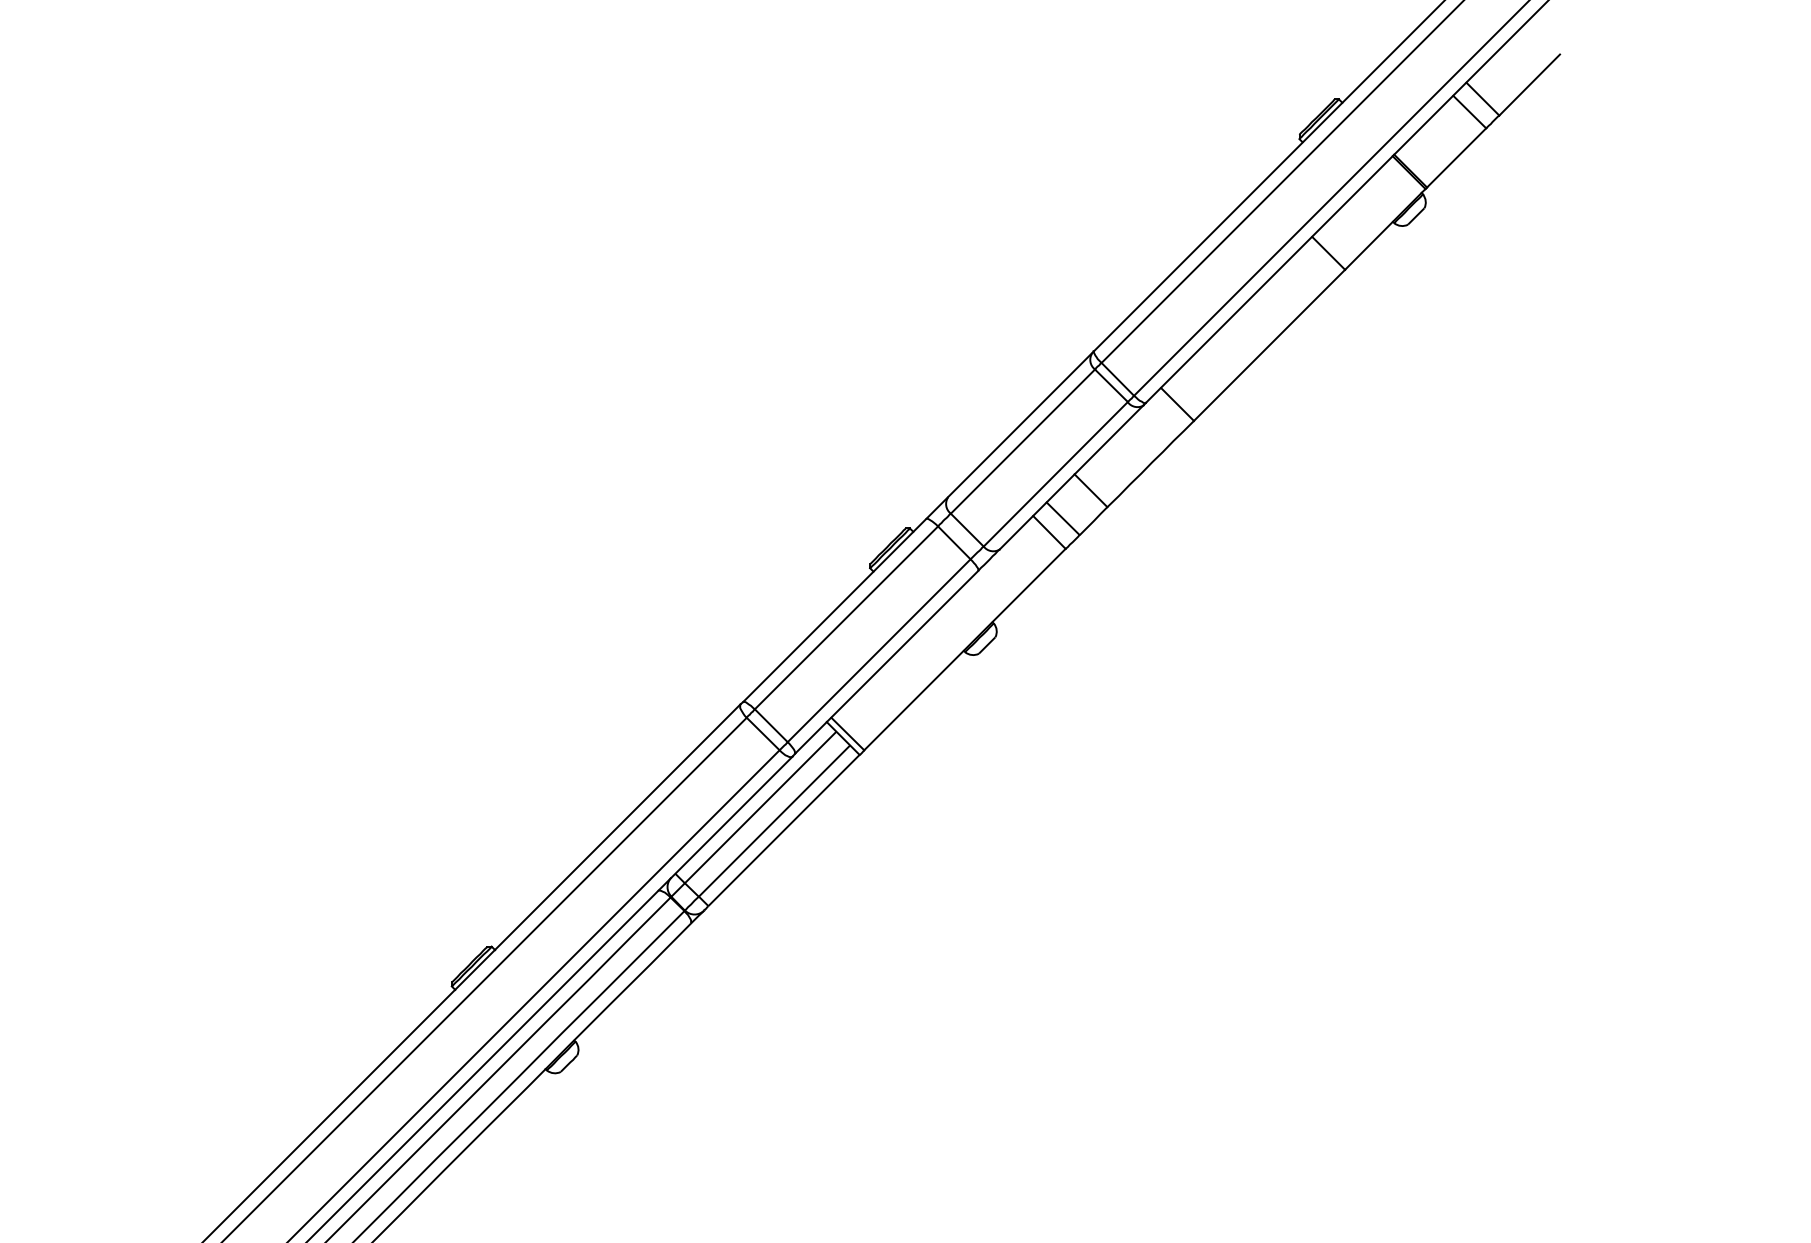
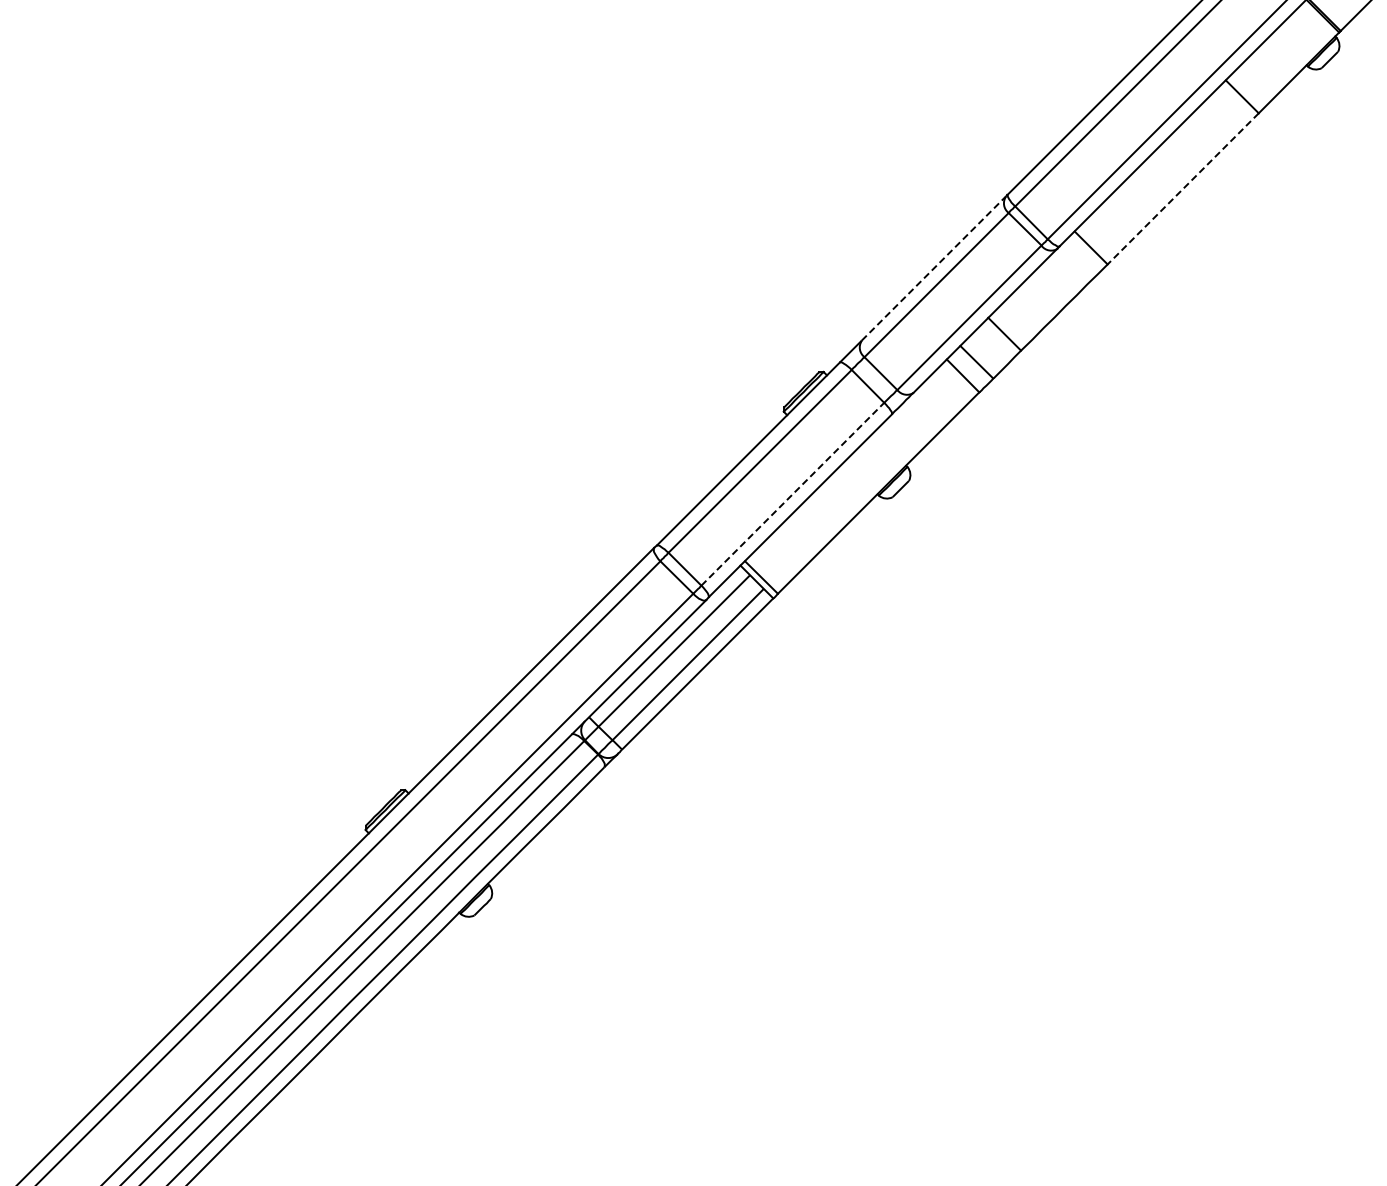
line: (1269, 345) -> (1183, 189), solid -> dashed
line: (1020, 425) -> (934, 269), solid -> dashed
line: (879, 650) -> (793, 494), solid -> dashed

